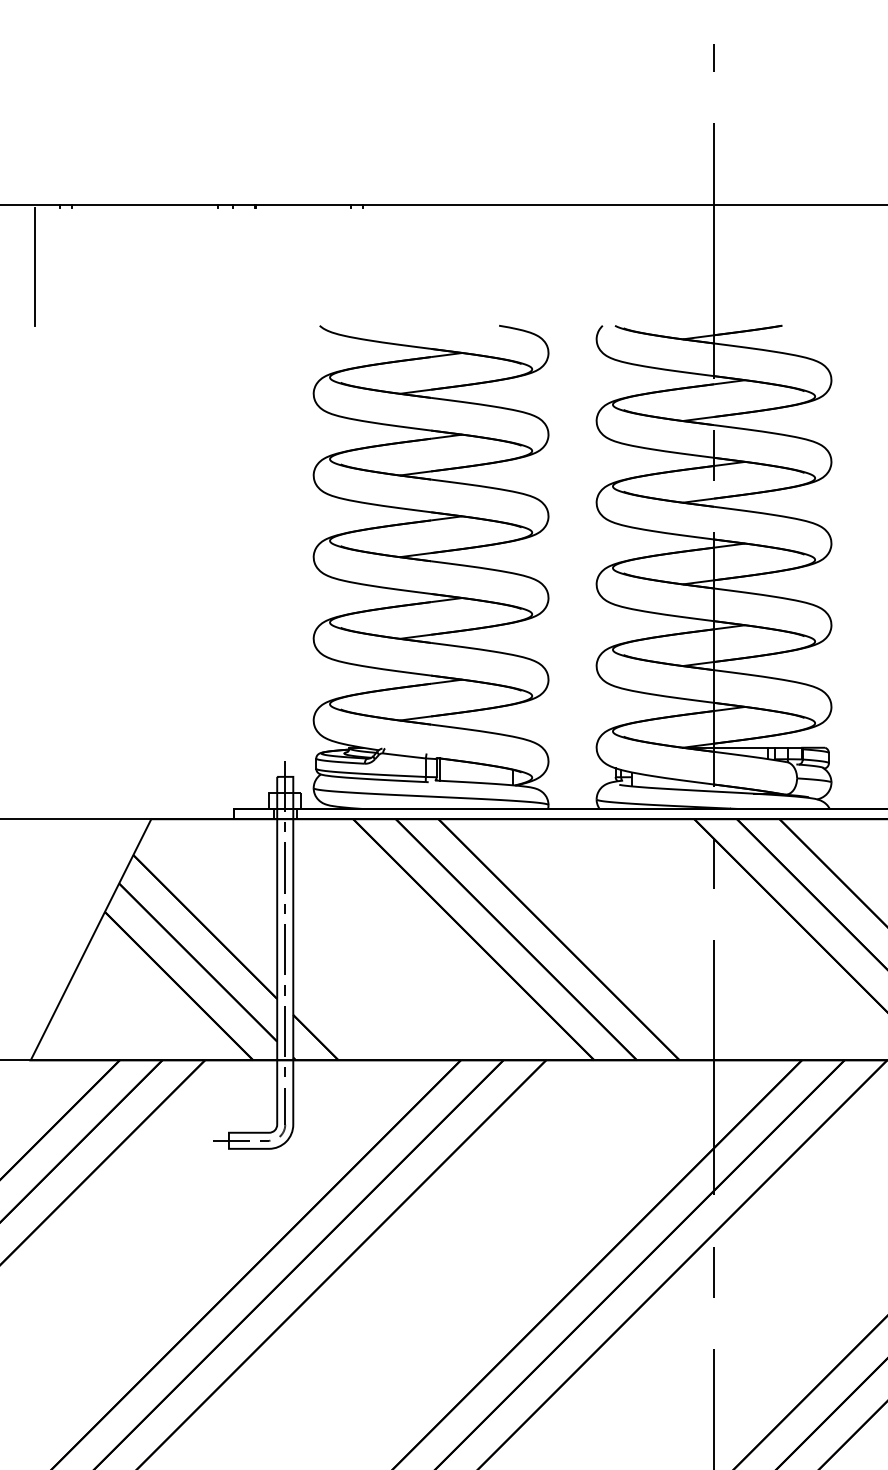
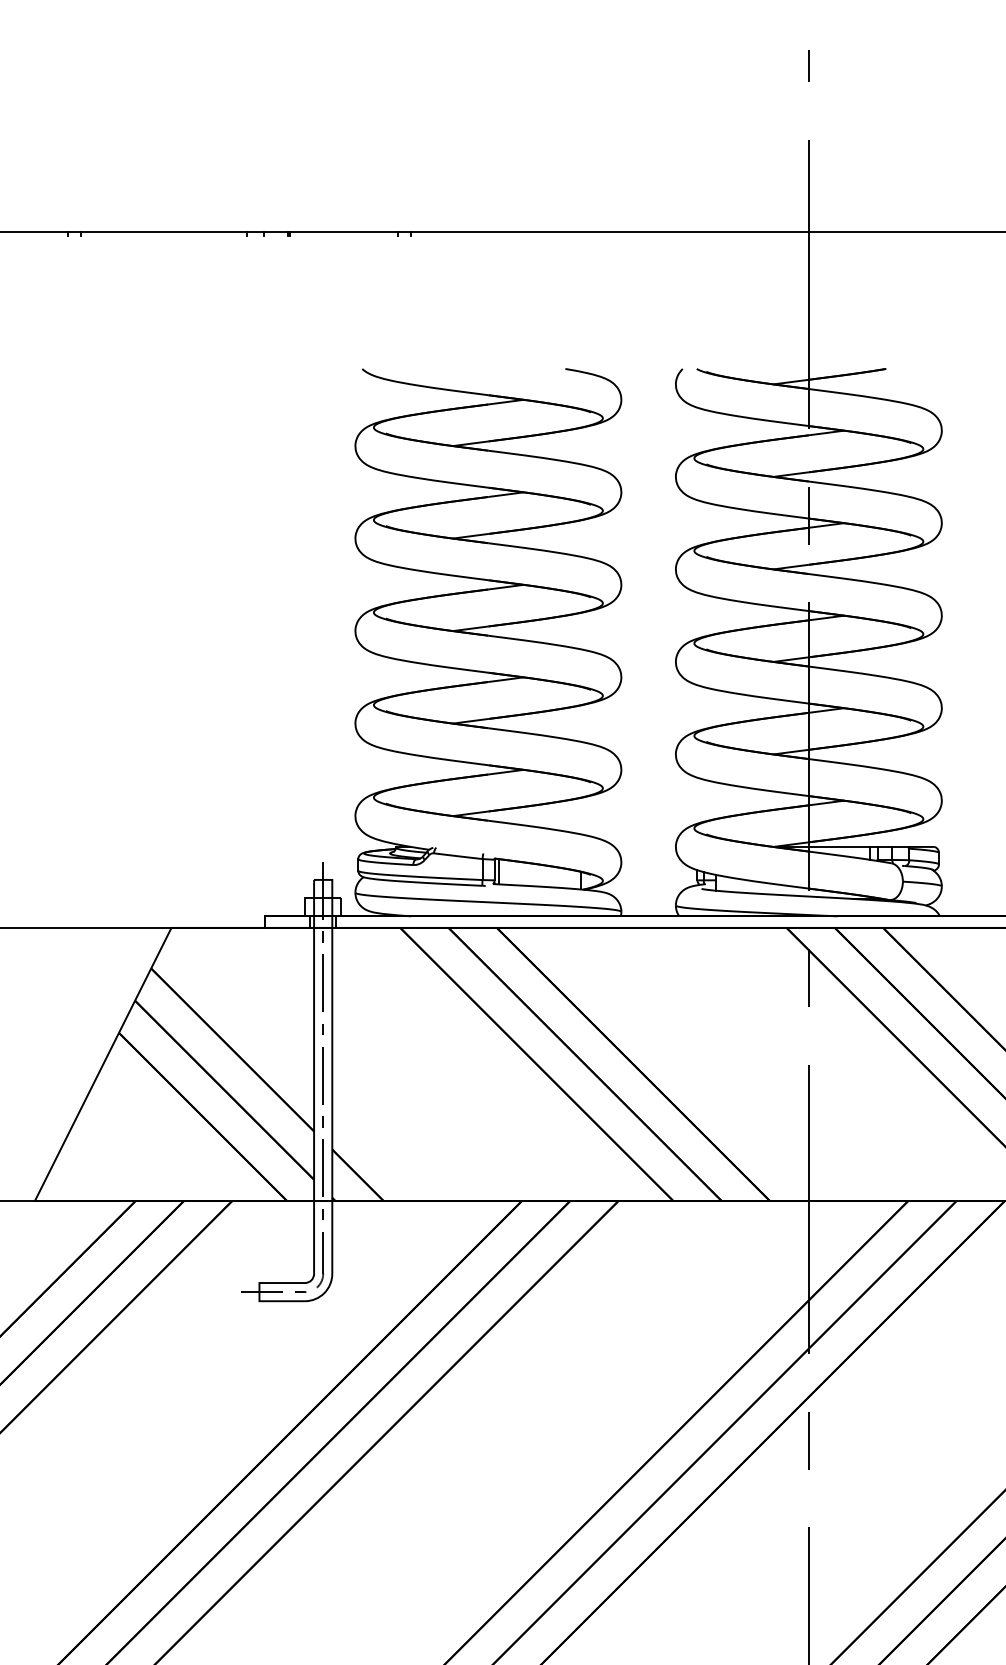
line: (35, 266) -> (40, 301), removed

